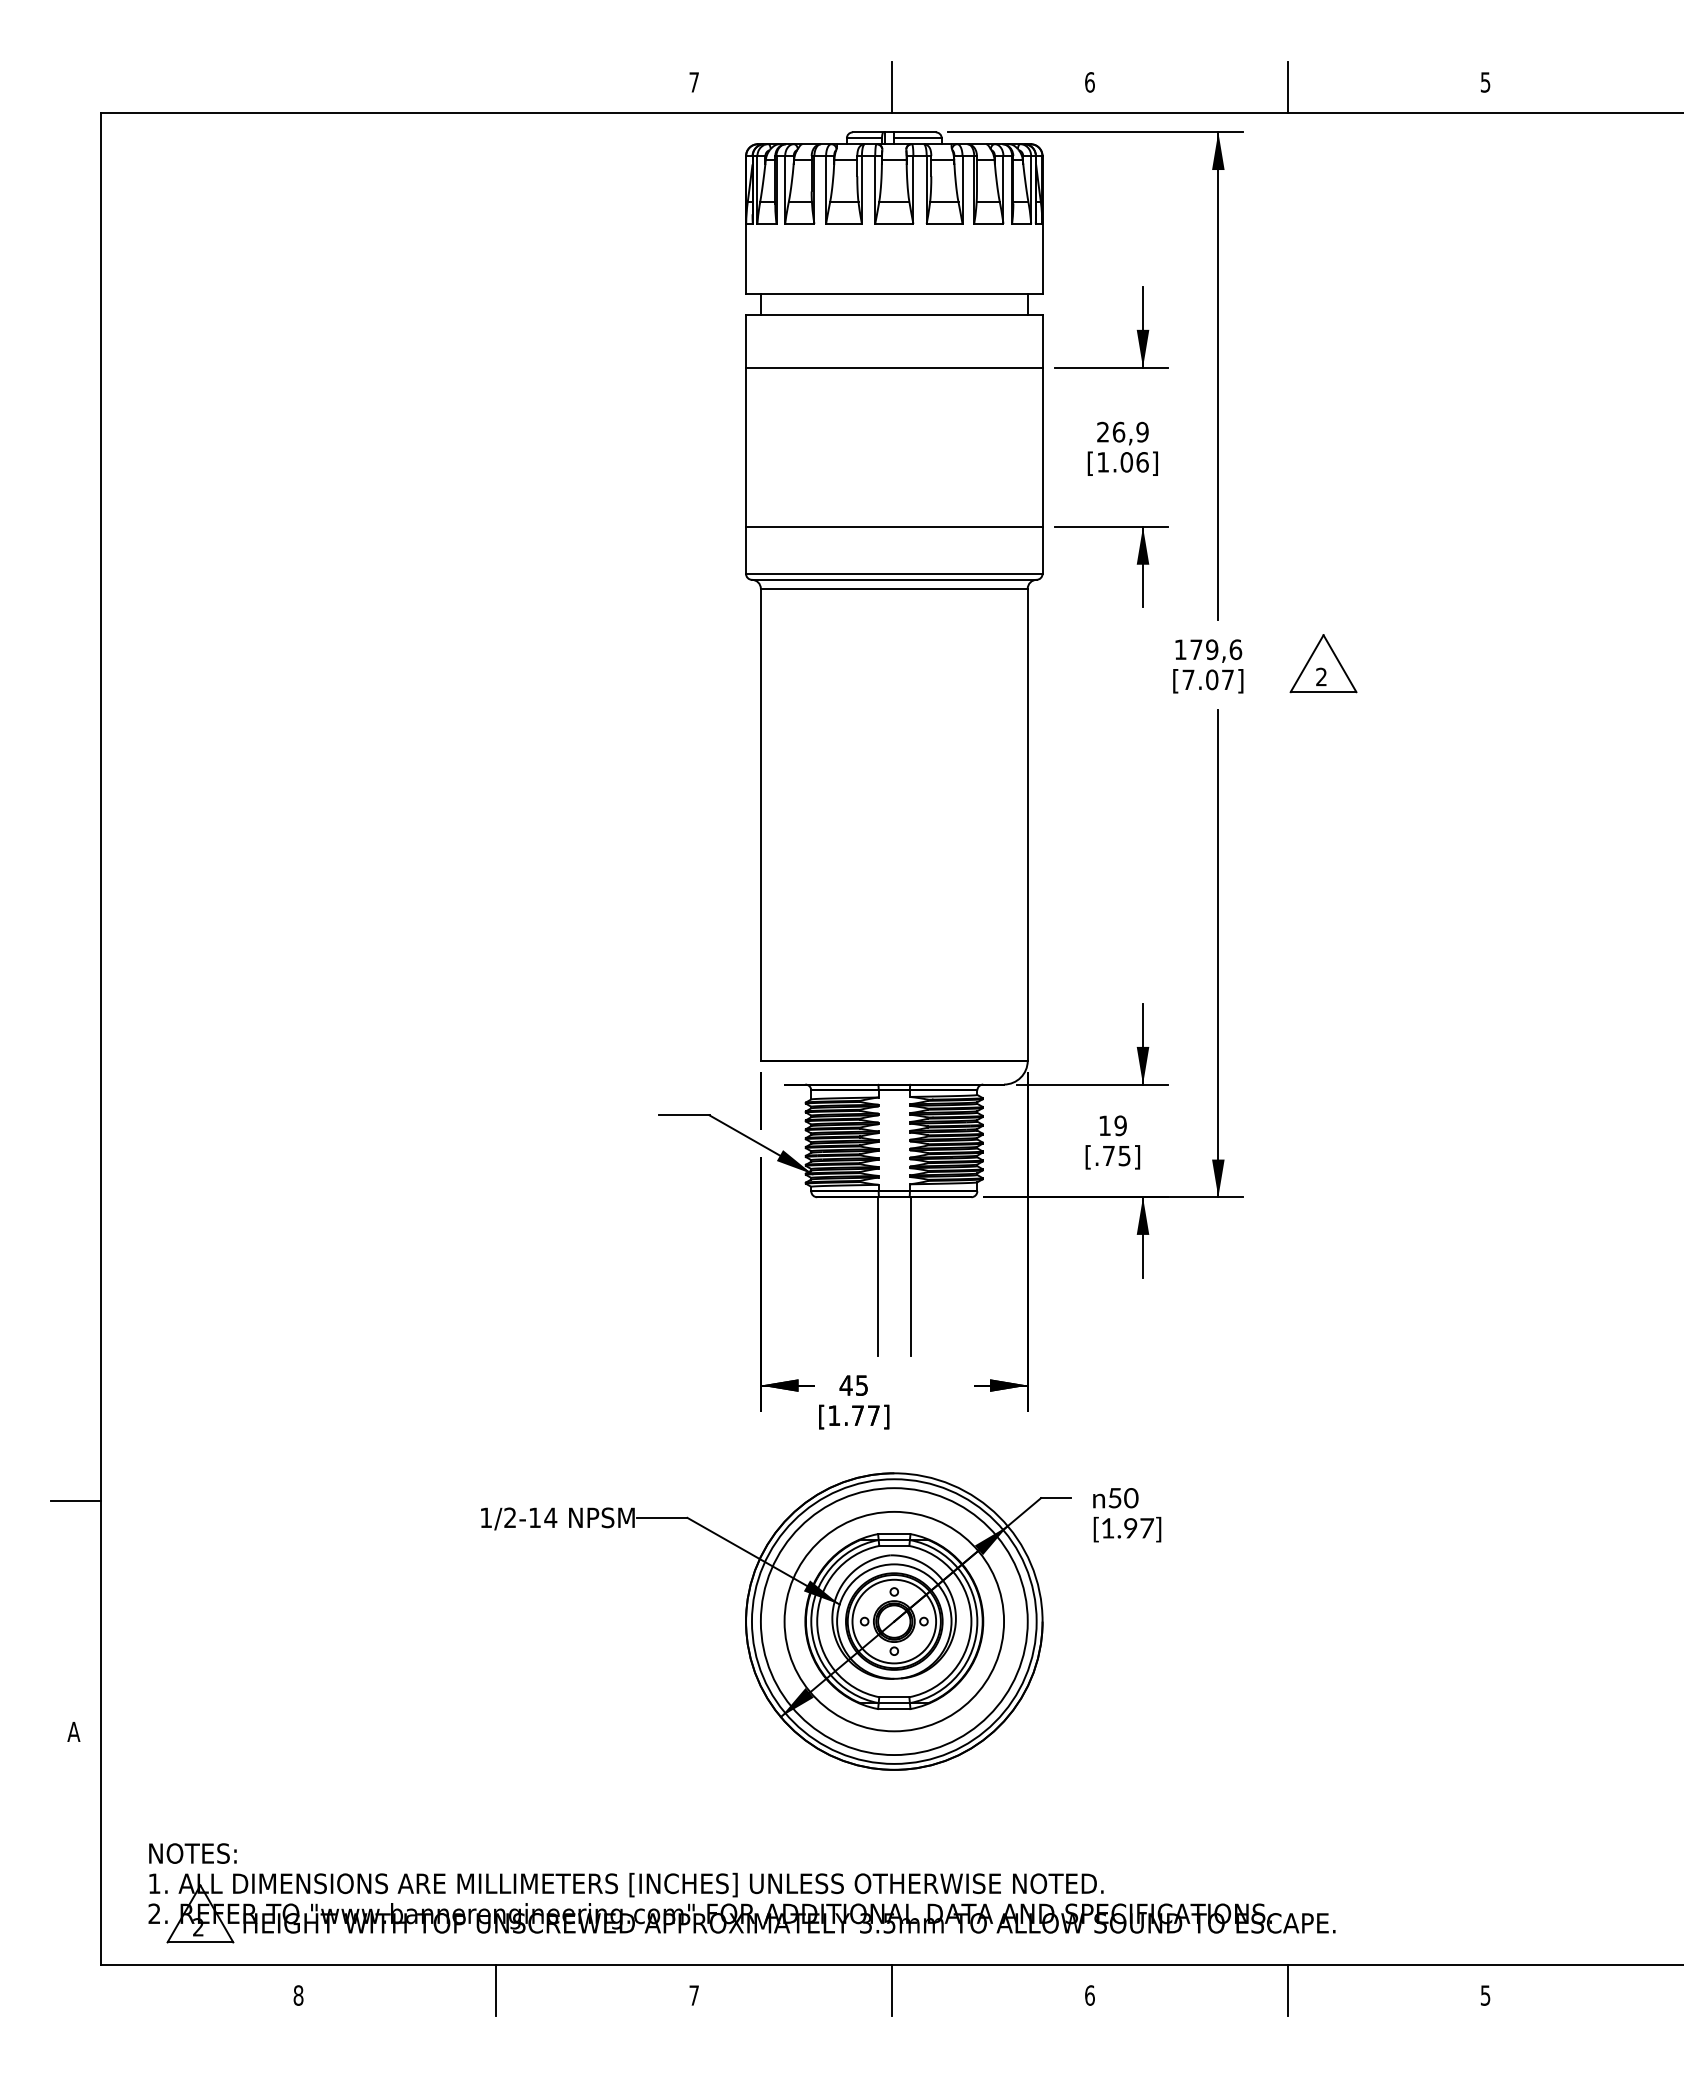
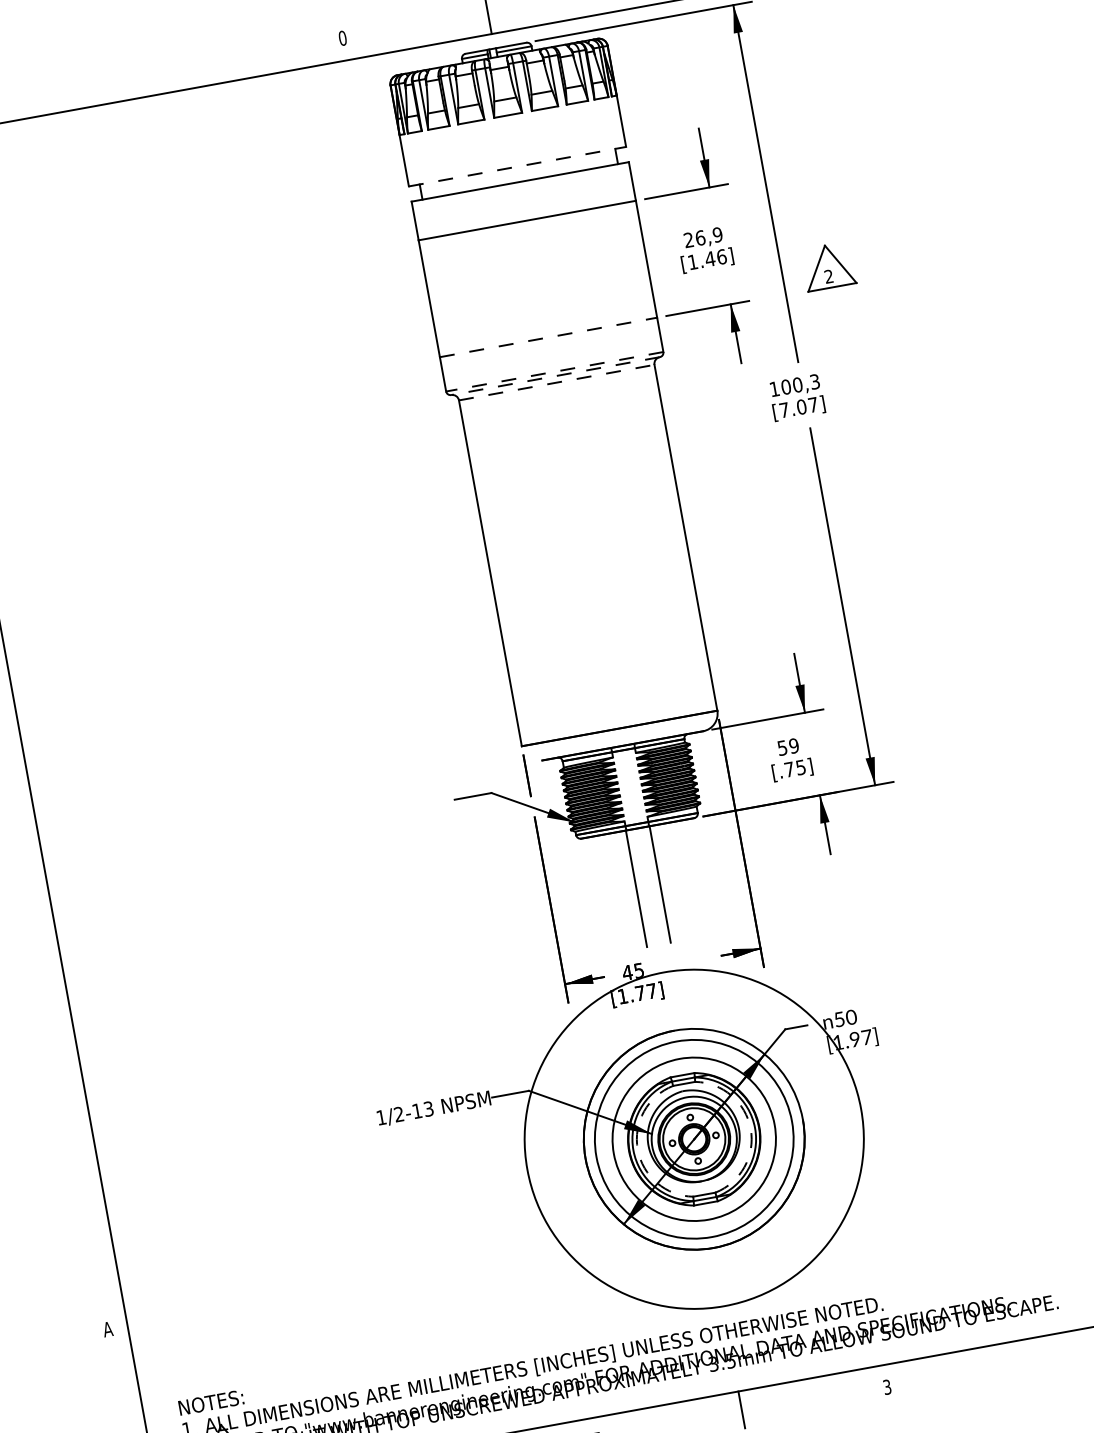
text: (694, 82) -> (342, 38), 7 -> 0
line: (894, 293) -> (517, 166), solid -> dashed
text: (1126, 462) -> (710, 259), [1.06] -> [1.46]
line: (894, 527) -> (548, 337), solid -> dashed
line: (893, 573) -> (554, 371), solid -> dashed
line: (893, 579) -> (554, 375), solid -> dashed
line: (894, 588) -> (556, 382), solid -> dashed
text: (1216, 649) -> (800, 384), 179,6 -> 100,3
part: (1323, 663) -> (828, 266), moved
text: (1104, 1125) -> (782, 747), 19 -> 59
line: (75, 1500) -> (78, 1159), removed
text: (550, 1517) -> (428, 1108), 1/2-14 -> 1/2-13
arc: (817, 1621) -> (637, 1149), solid -> dashed
circle: (893, 1621) -> (693, 1139), size x1.6
arc: (971, 1621) -> (750, 1128), solid -> dashed
line: (1287, 1990) -> (1031, 1357), removed
text: (1089, 1995) -> (887, 1387), 6 -> 3

